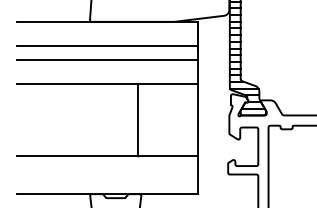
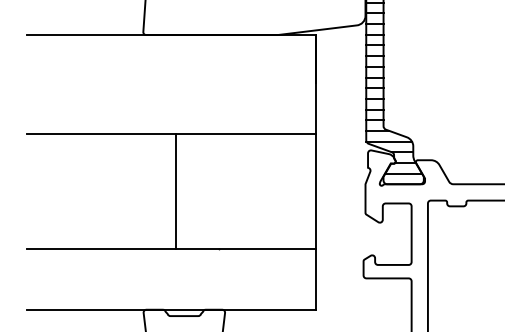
line: (107, 45) -> (171, 72), removed
line: (107, 59) -> (171, 95), removed
line: (137, 119) -> (175, 190), moved

